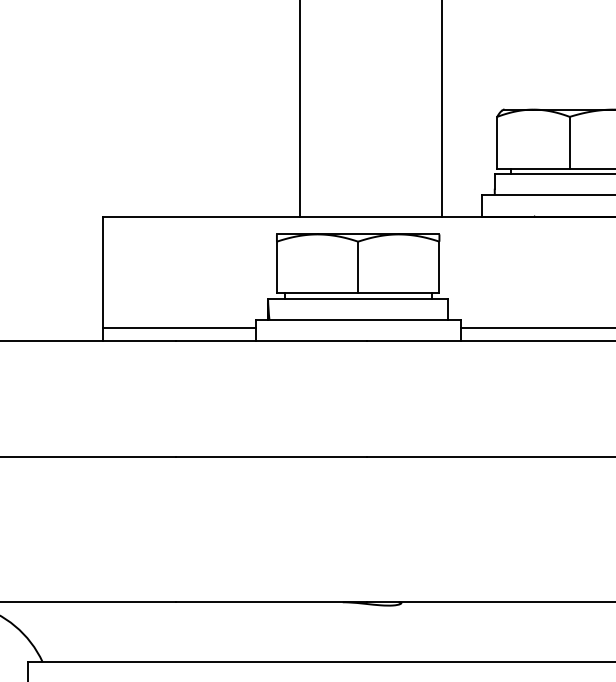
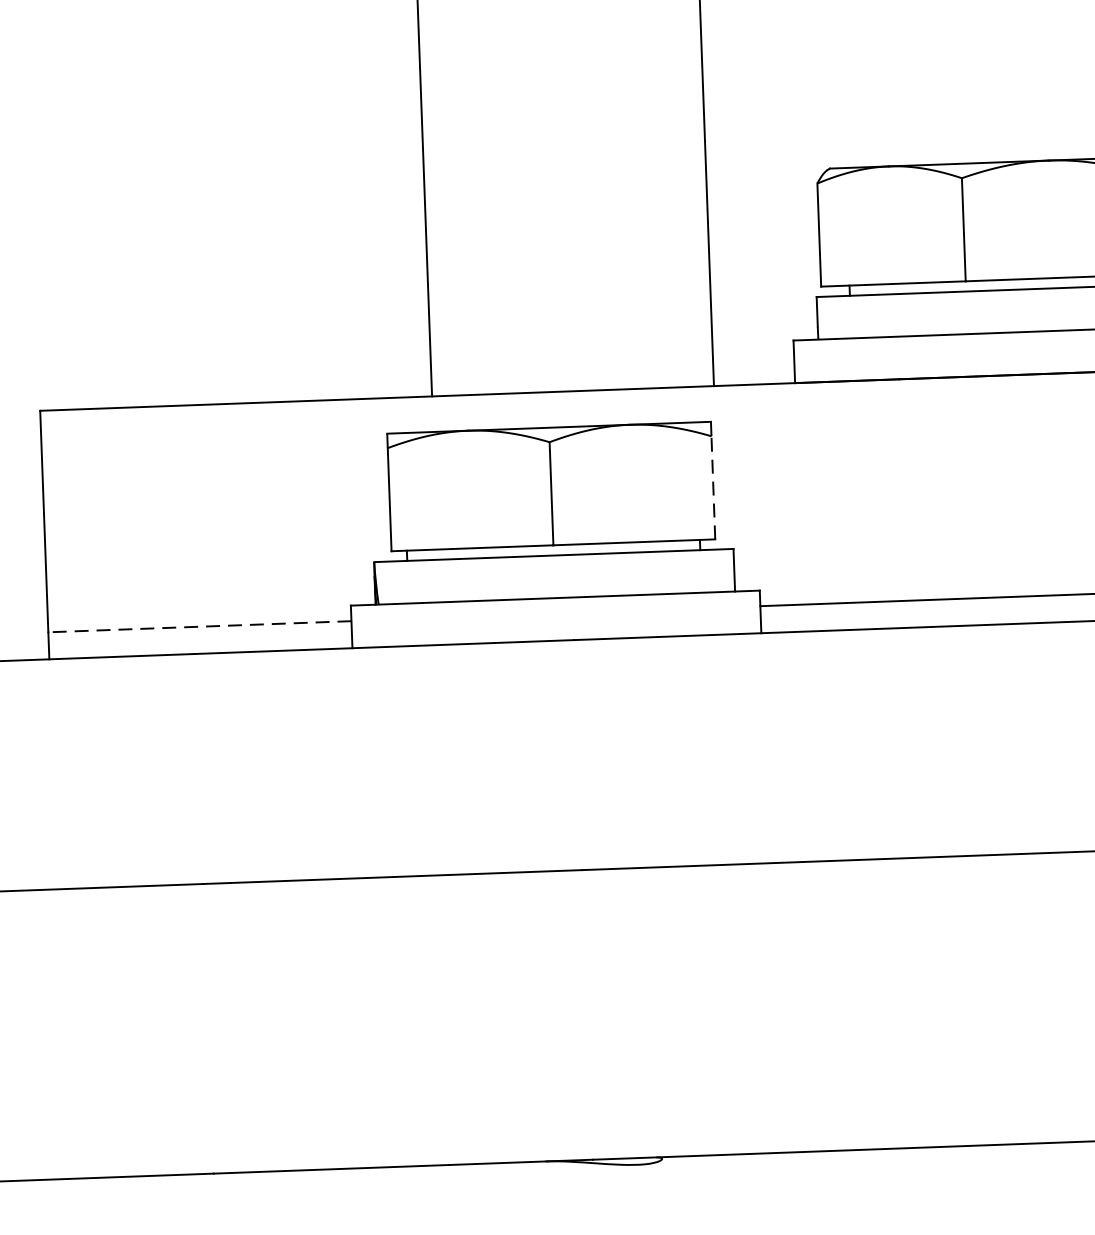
line: (439, 267) -> (713, 487), solid -> dashed
line: (178, 327) -> (198, 626), solid -> dashed

